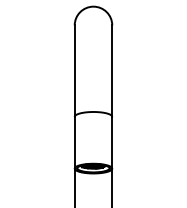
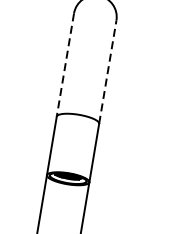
line: (74, 71) -> (65, 65), solid -> dashed
line: (112, 71) -> (108, 72), solid -> dashed

